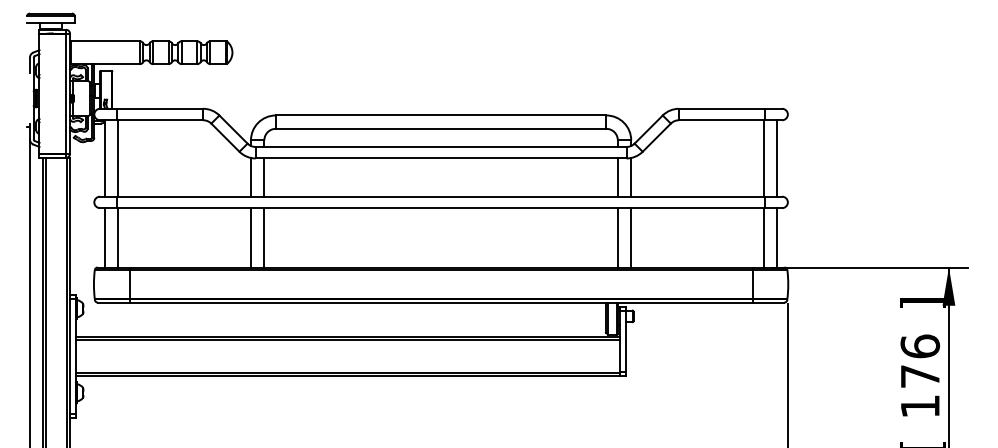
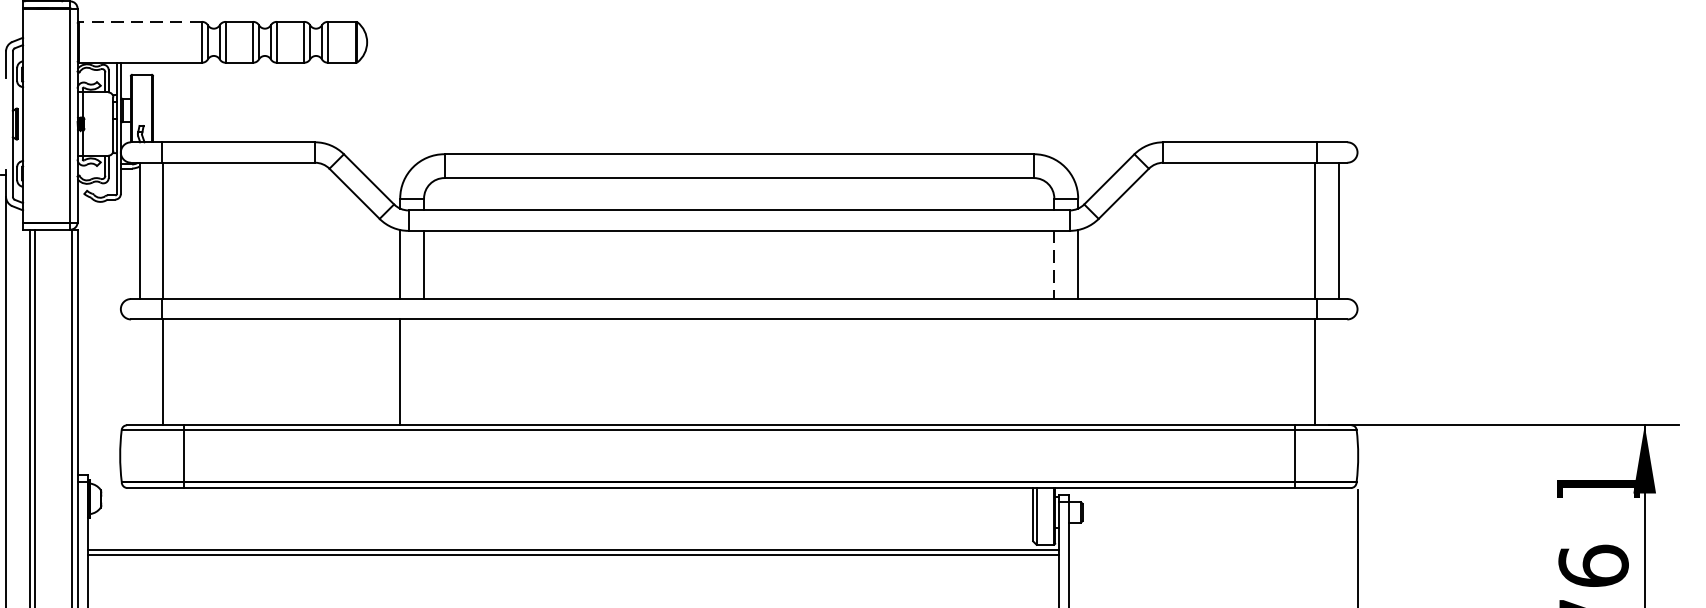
line: (104, 41) -> (138, 22), solid -> dashed
line: (617, 178) -> (1053, 266), solid -> dashed
line: (104, 237) -> (138, 371), removed
line: (264, 237) -> (424, 371), removed
line: (617, 237) -> (1053, 371), removed
line: (631, 237) -> (1078, 371), removed
line: (777, 237) -> (1339, 371), removed

